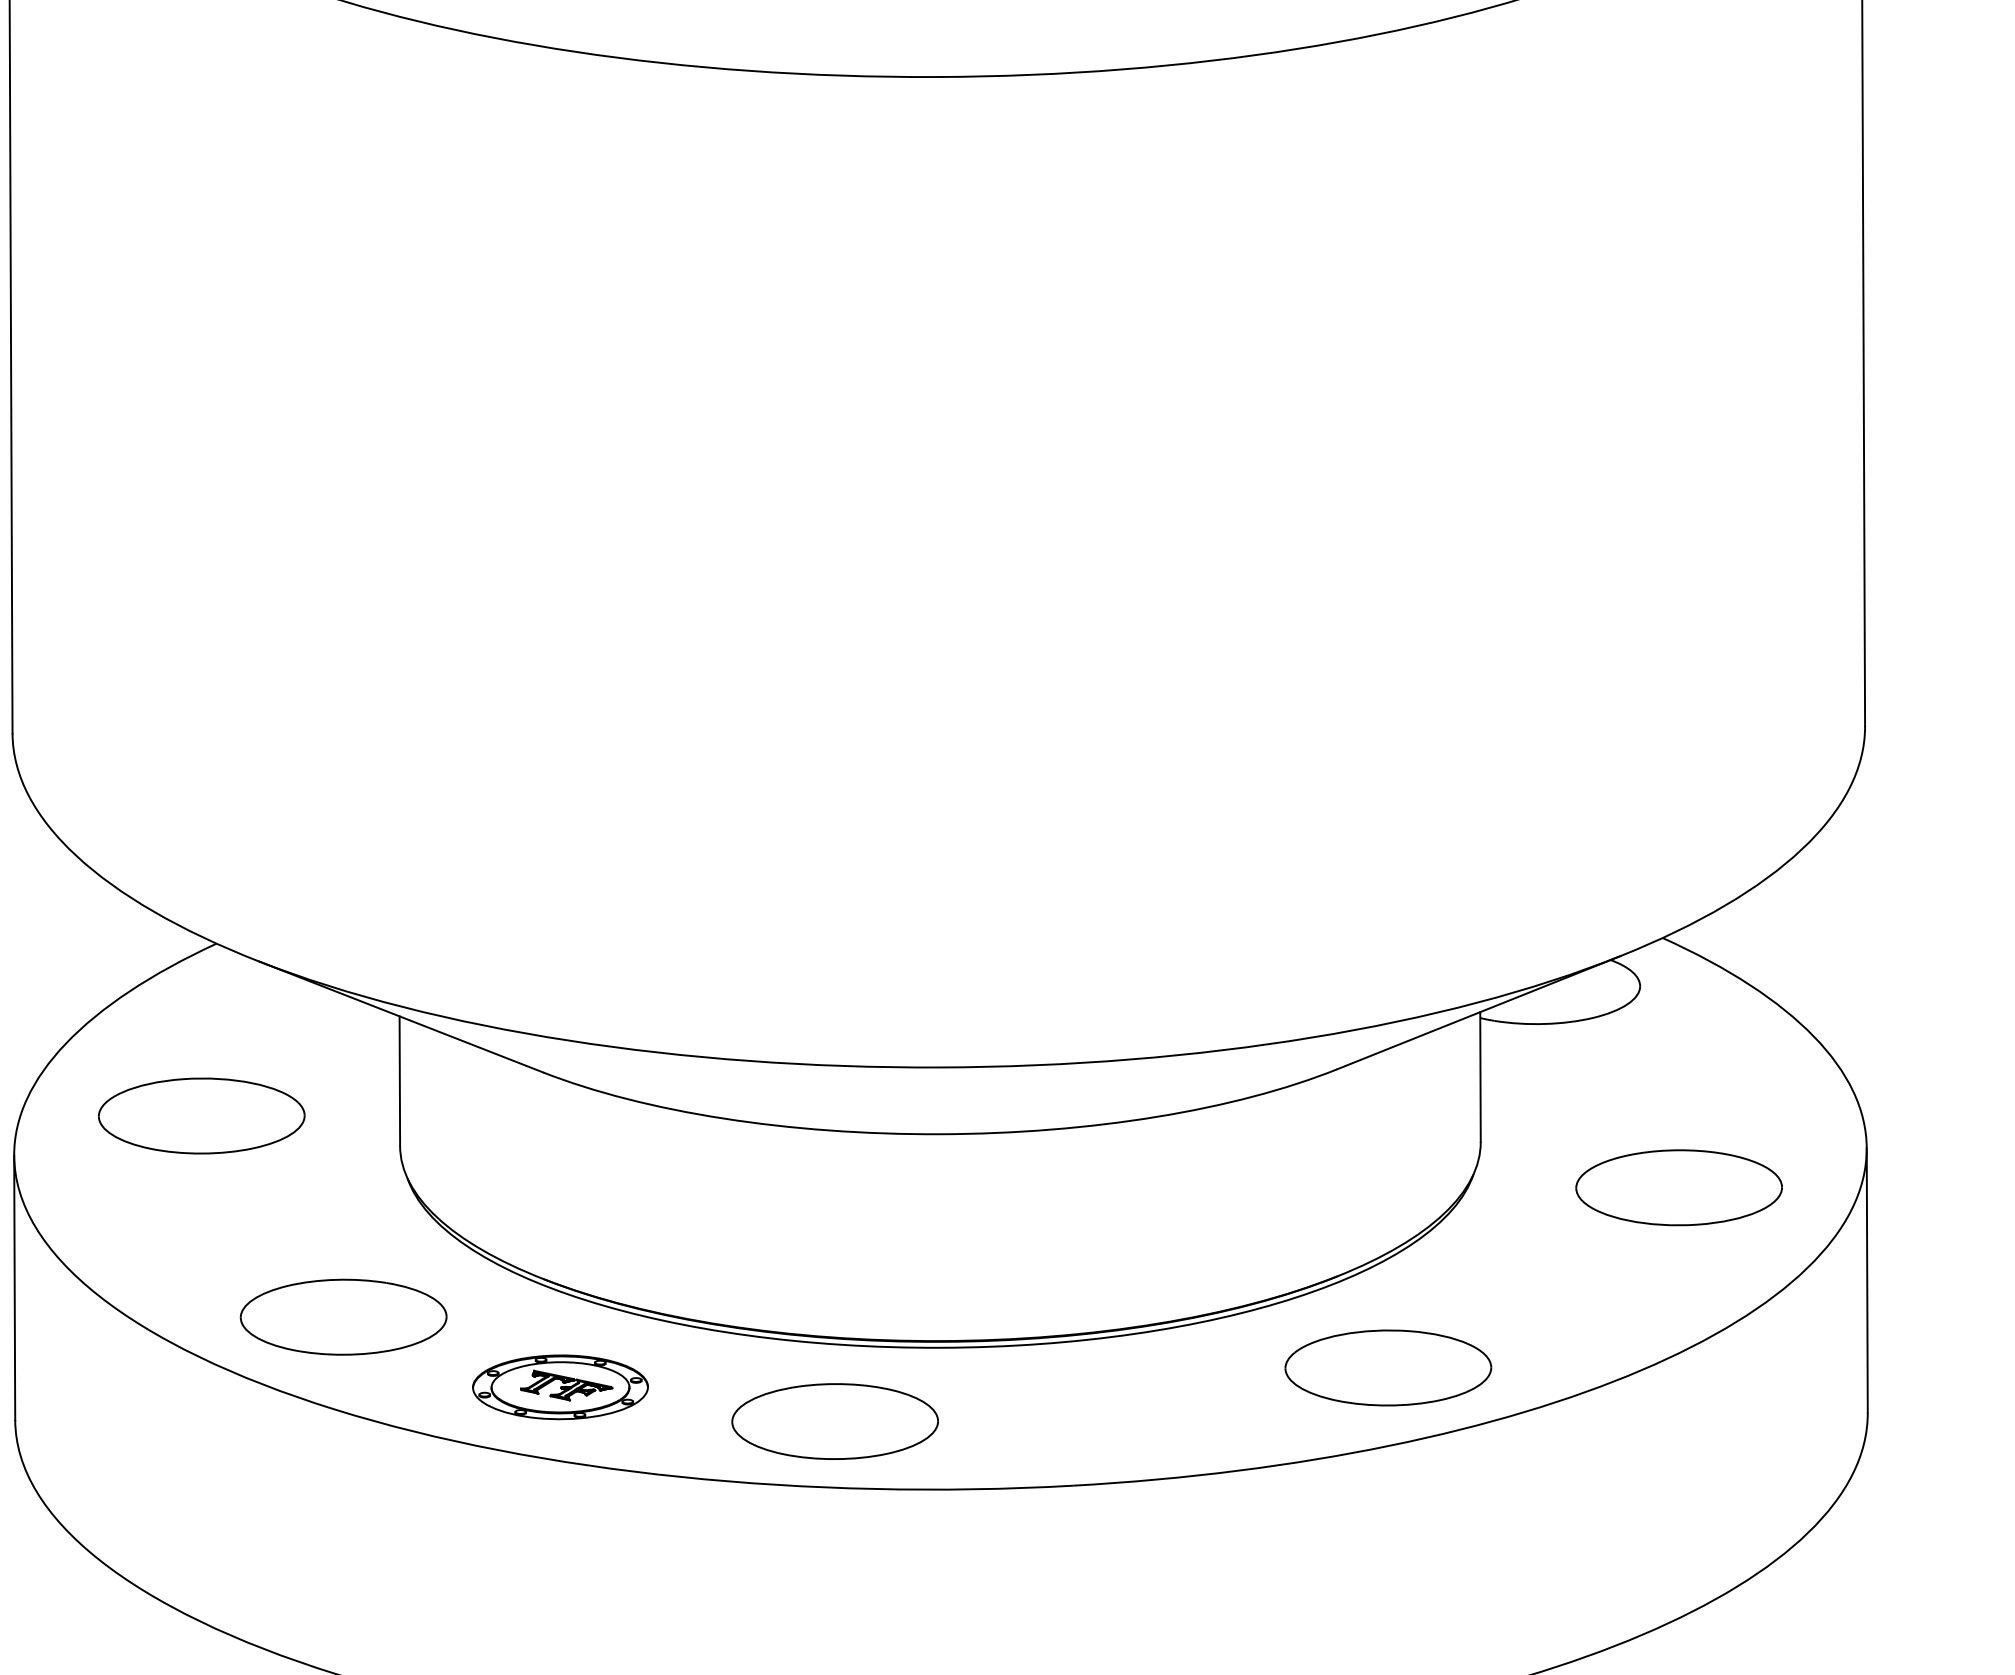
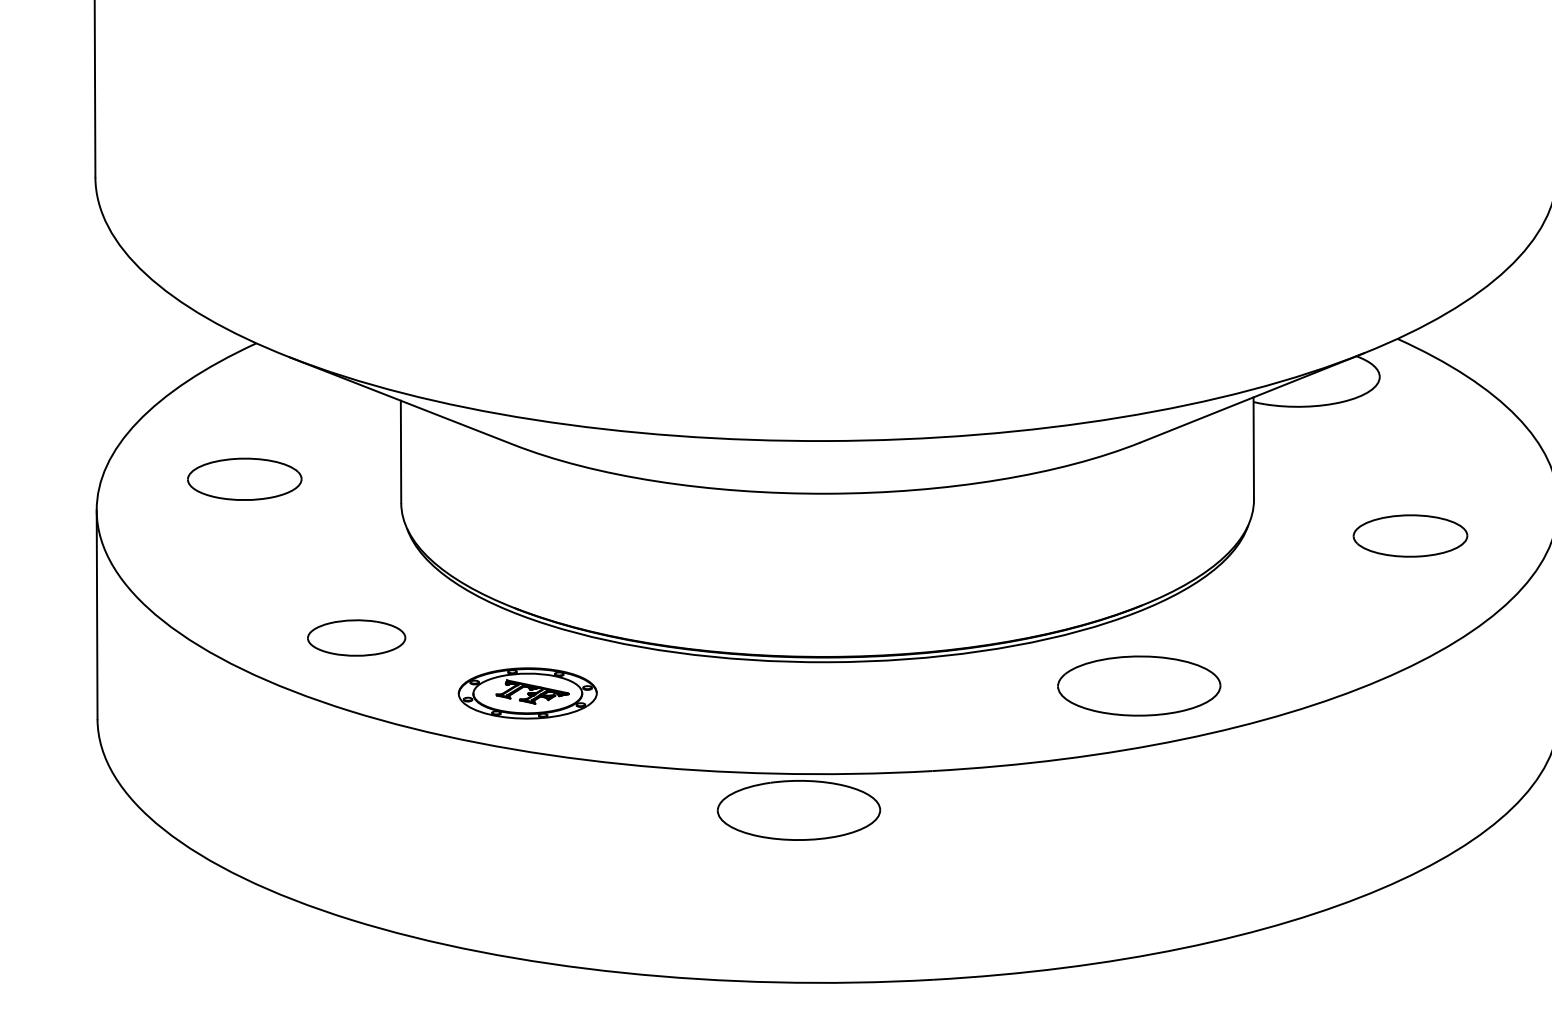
part: (201, 1115) -> (244, 478), size x0.7
part: (1678, 1187) -> (1410, 535), size x0.7
part: (343, 1316) -> (356, 637), size x0.6
part: (1388, 1367) -> (1139, 685), moved
part: (834, 1421) -> (798, 810), moved

